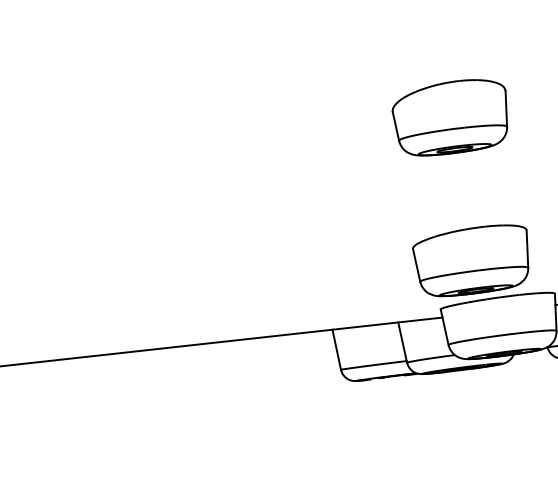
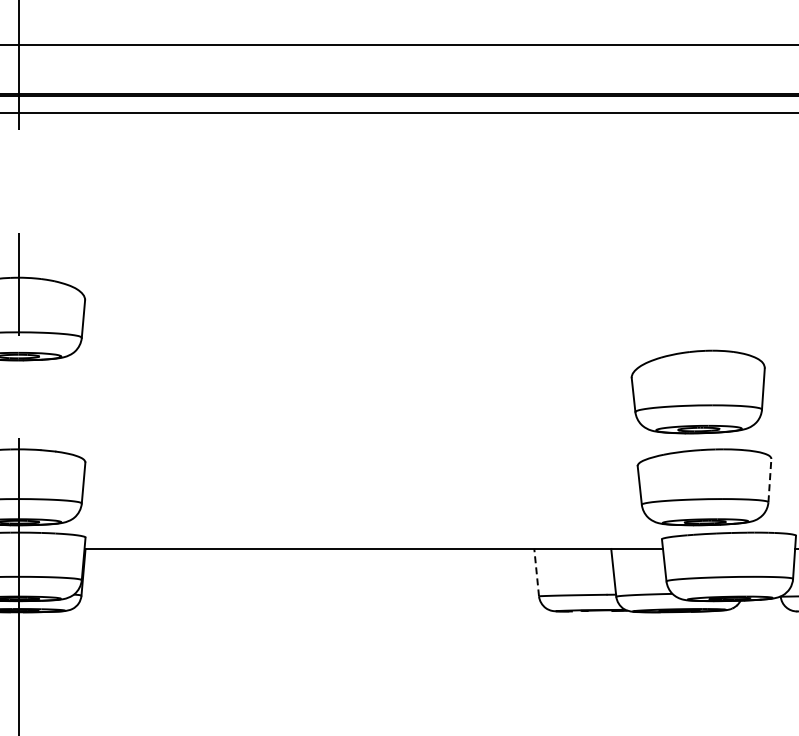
part: (450, 117) -> (697, 391), moved
line: (527, 248) -> (769, 480), solid -> dashed
line: (336, 349) -> (536, 572), solid -> dashed

